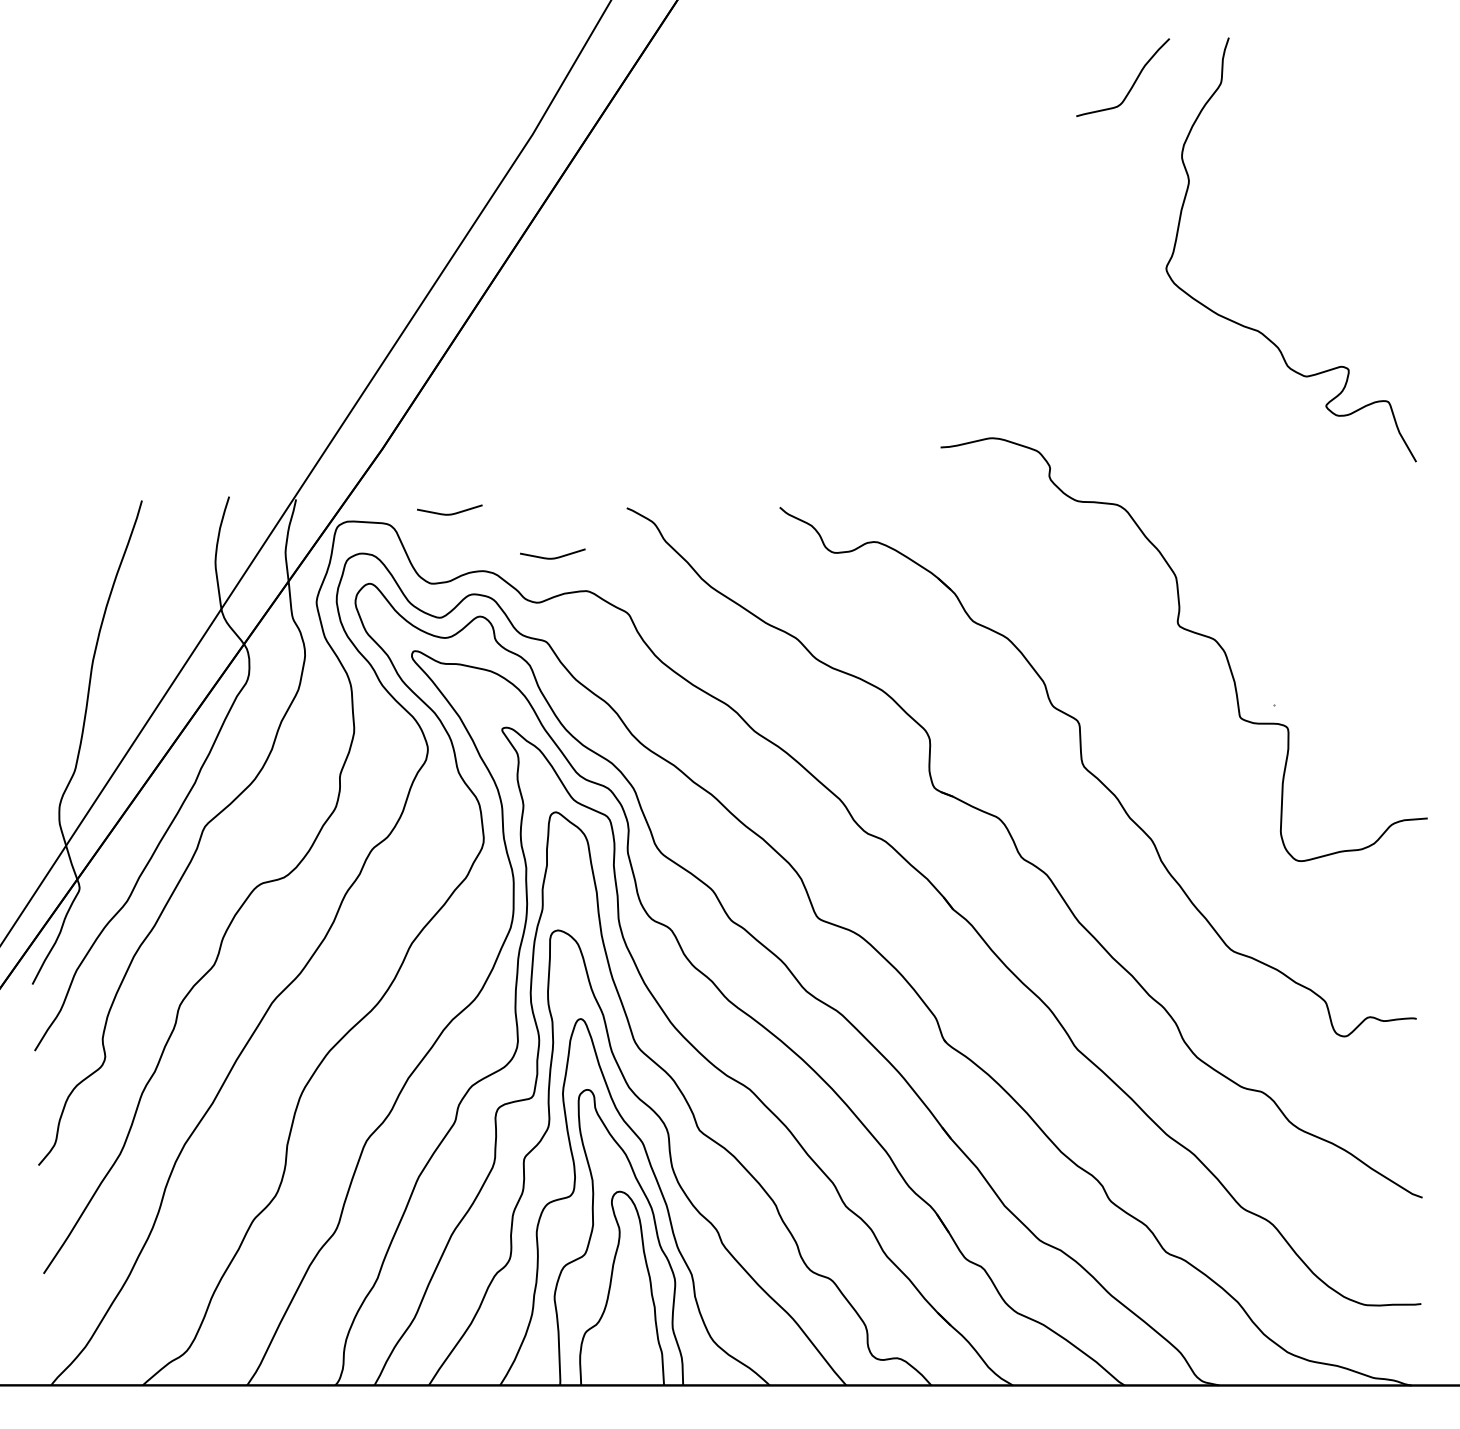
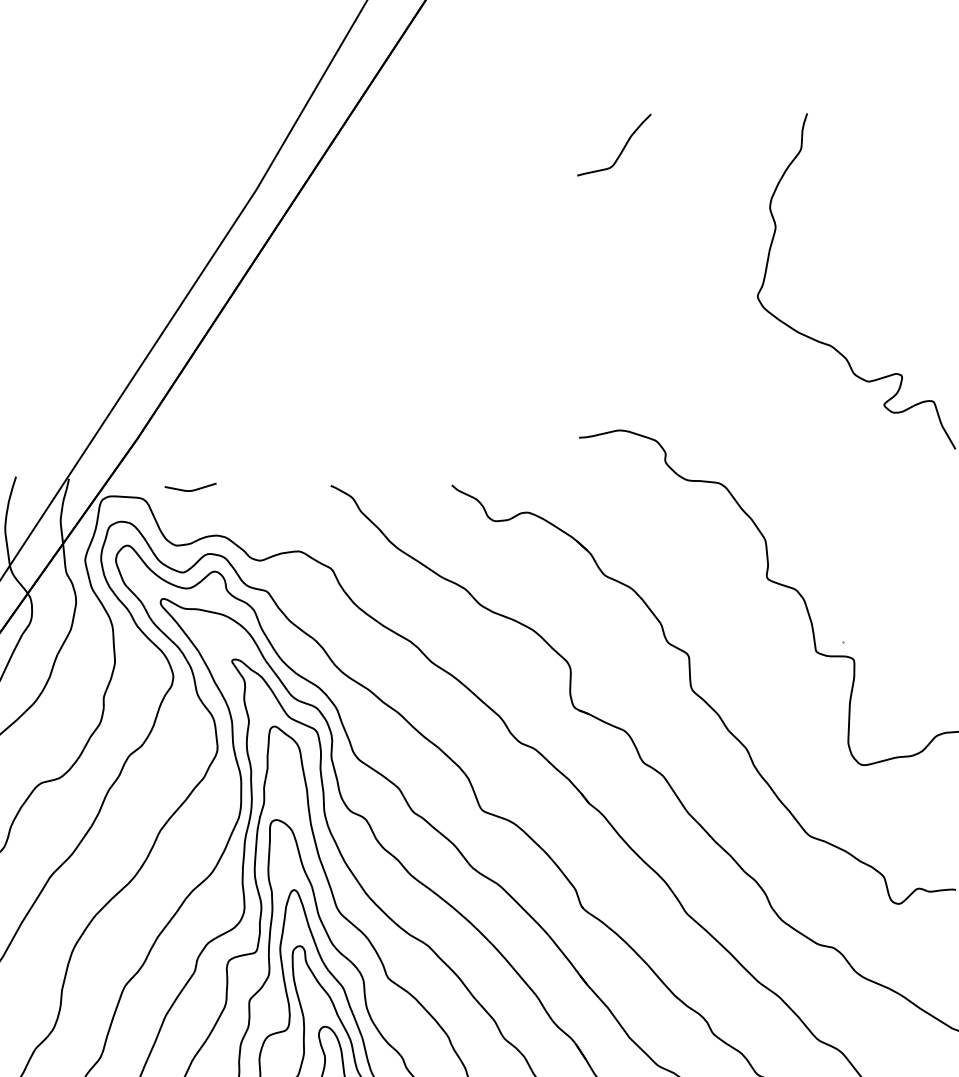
curve: (1133, 82) -> (622, 148), moved
curve: (552, 557) -> (271, 524), removed

